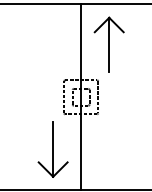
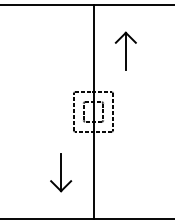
part: (108, 44) -> (125, 51), size x0.6
part: (52, 149) -> (60, 172), size x0.6

